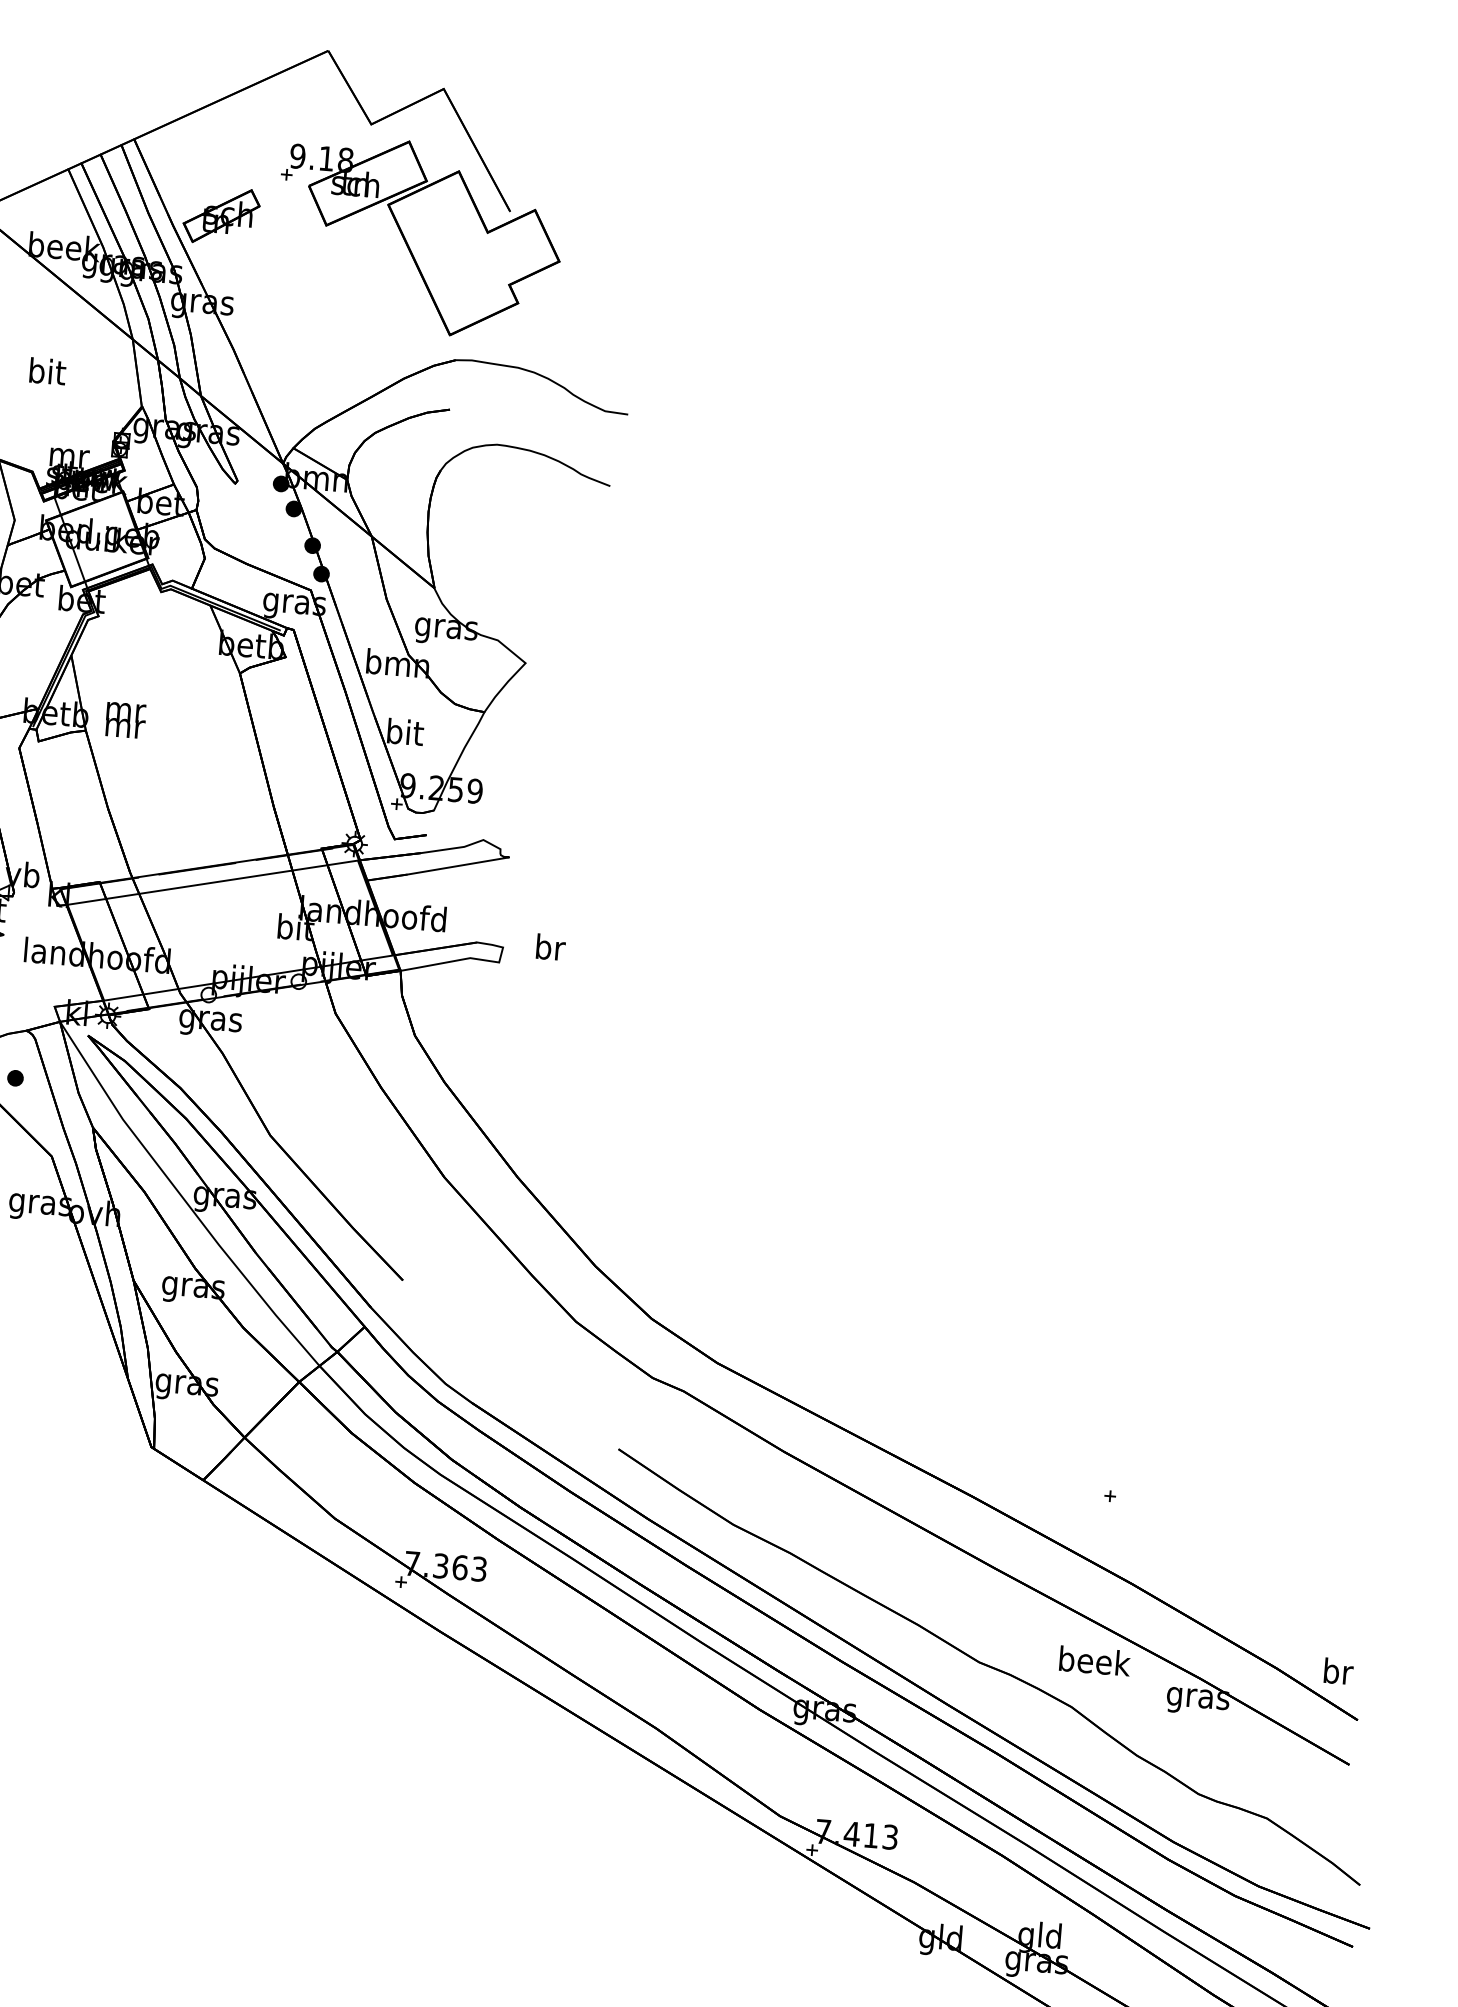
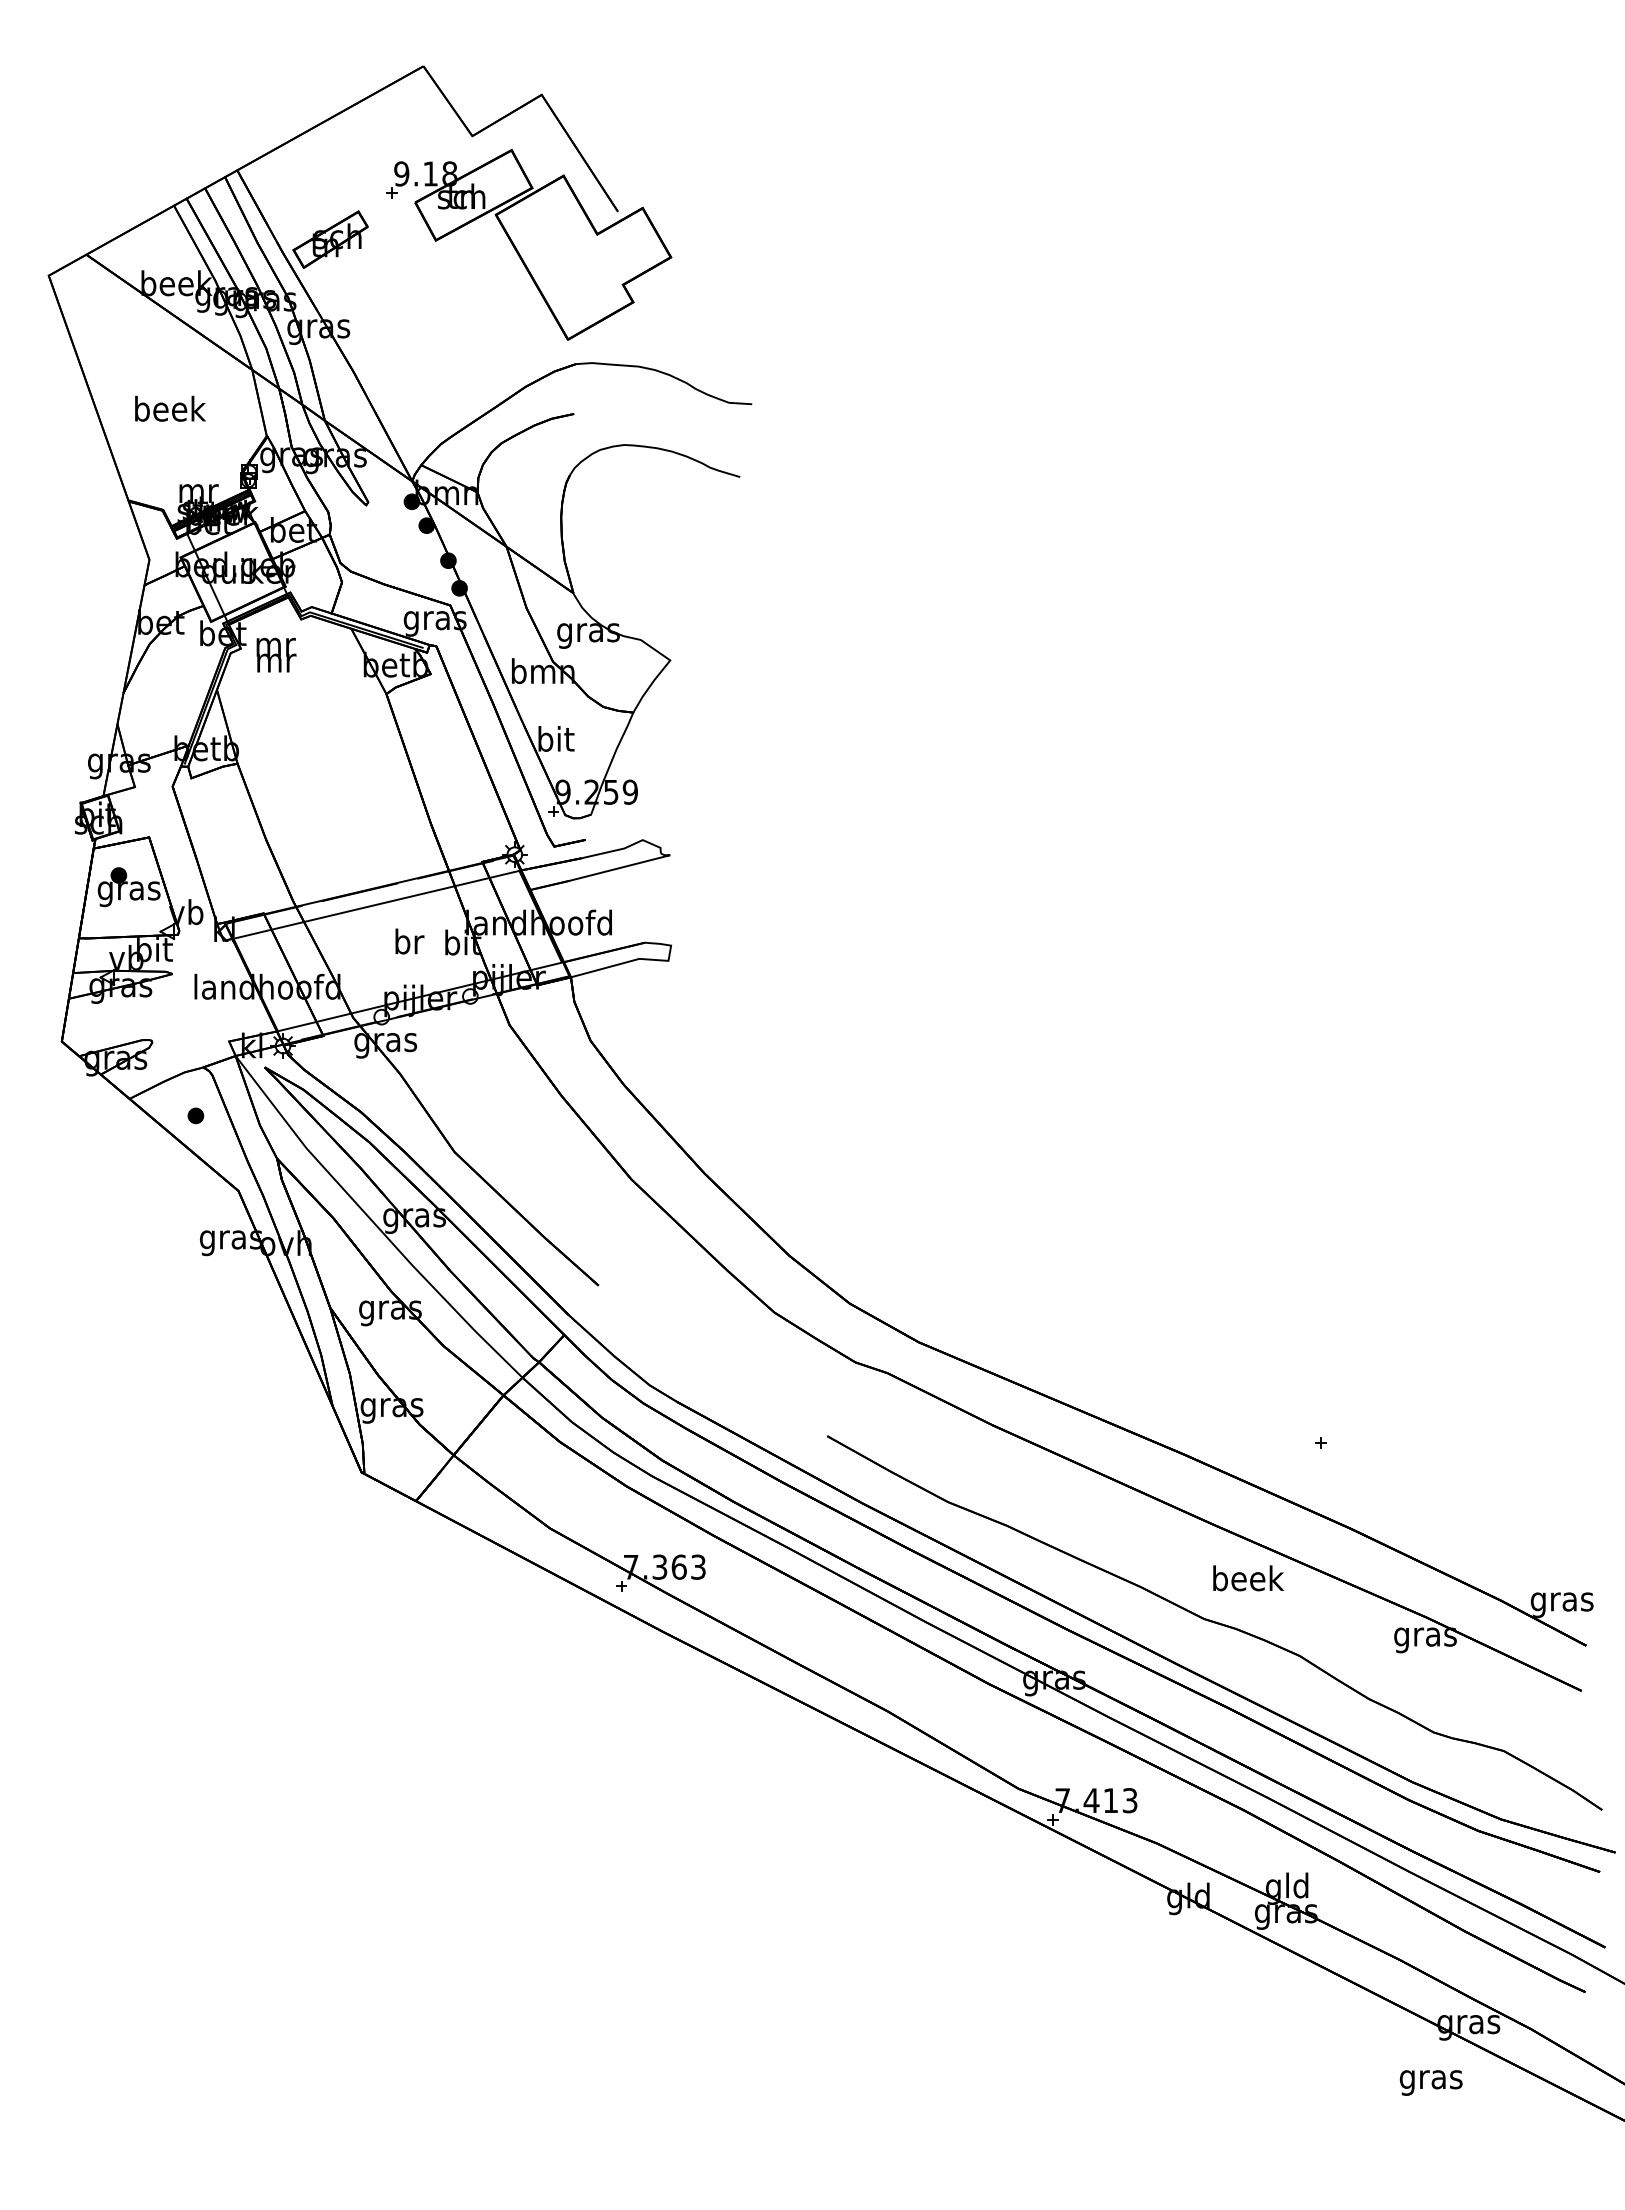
text: (48, 371) -> (170, 408), bit -> beek
text: (125, 719) -> (276, 654), moved
text: (550, 947) -> (409, 941), moved
text: (1094, 1661) -> (1248, 1578), moved
text: (1336, 1674) -> (1561, 1601), br -> gras

